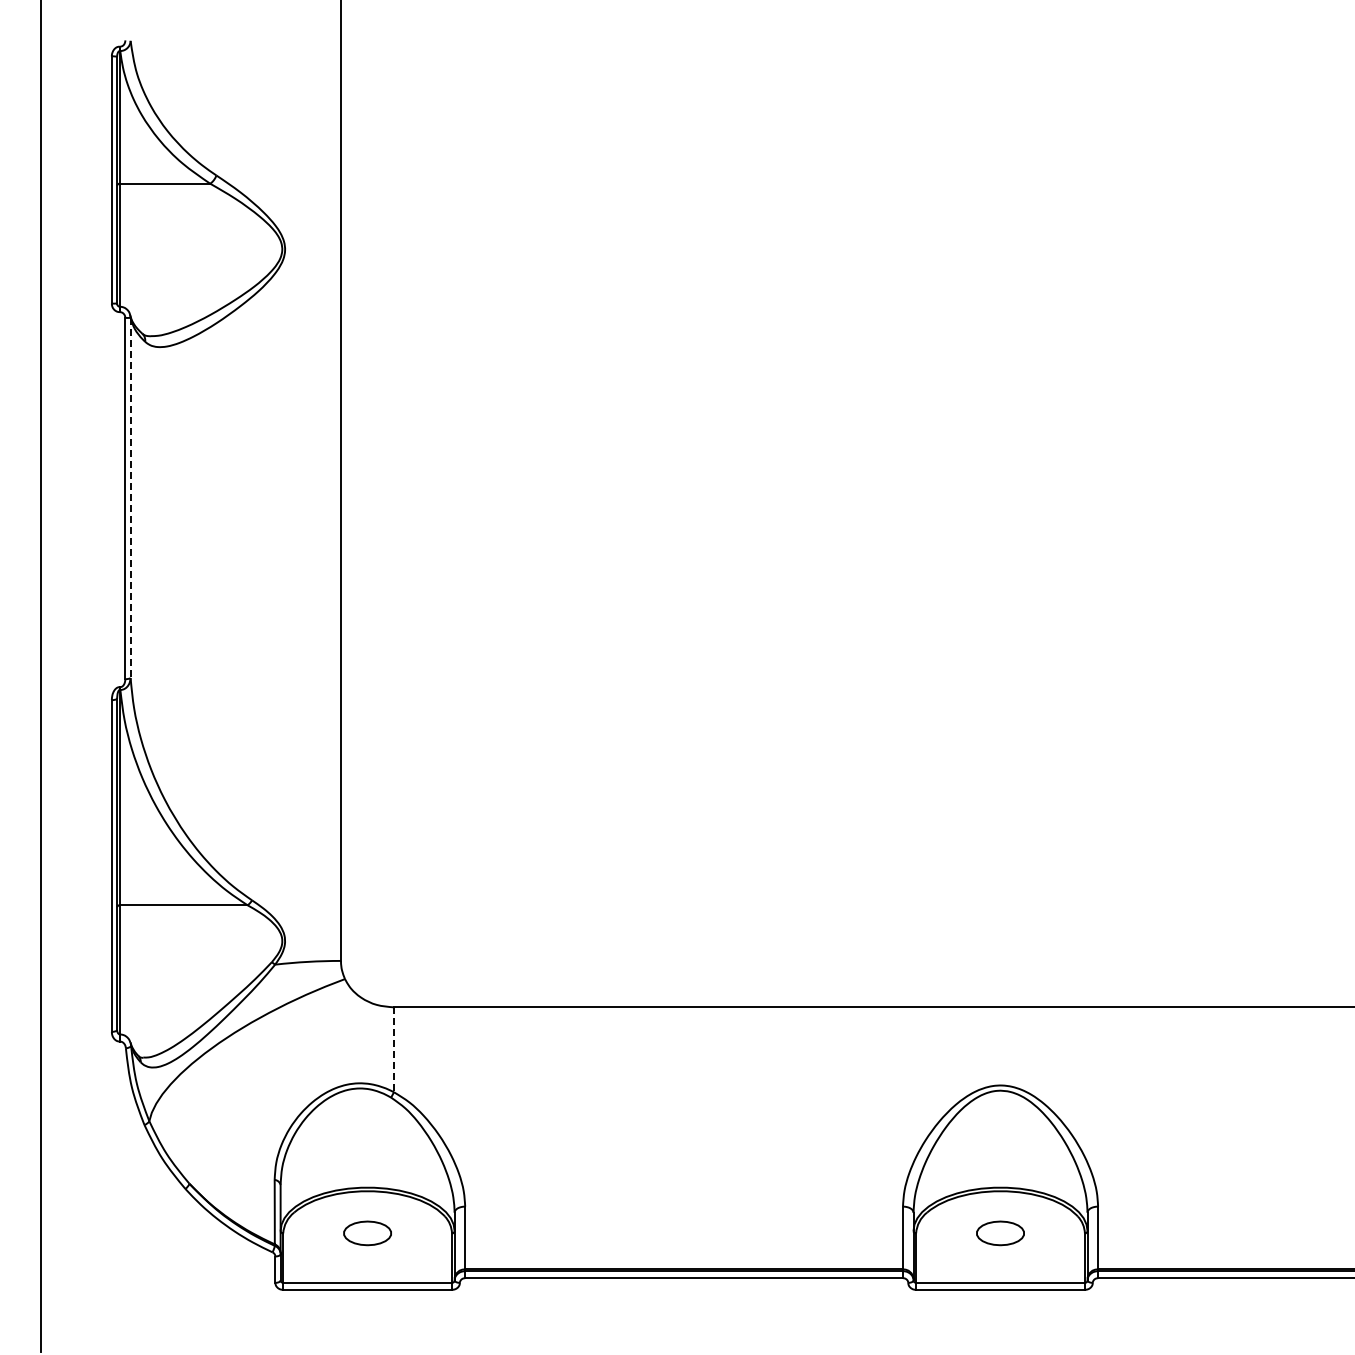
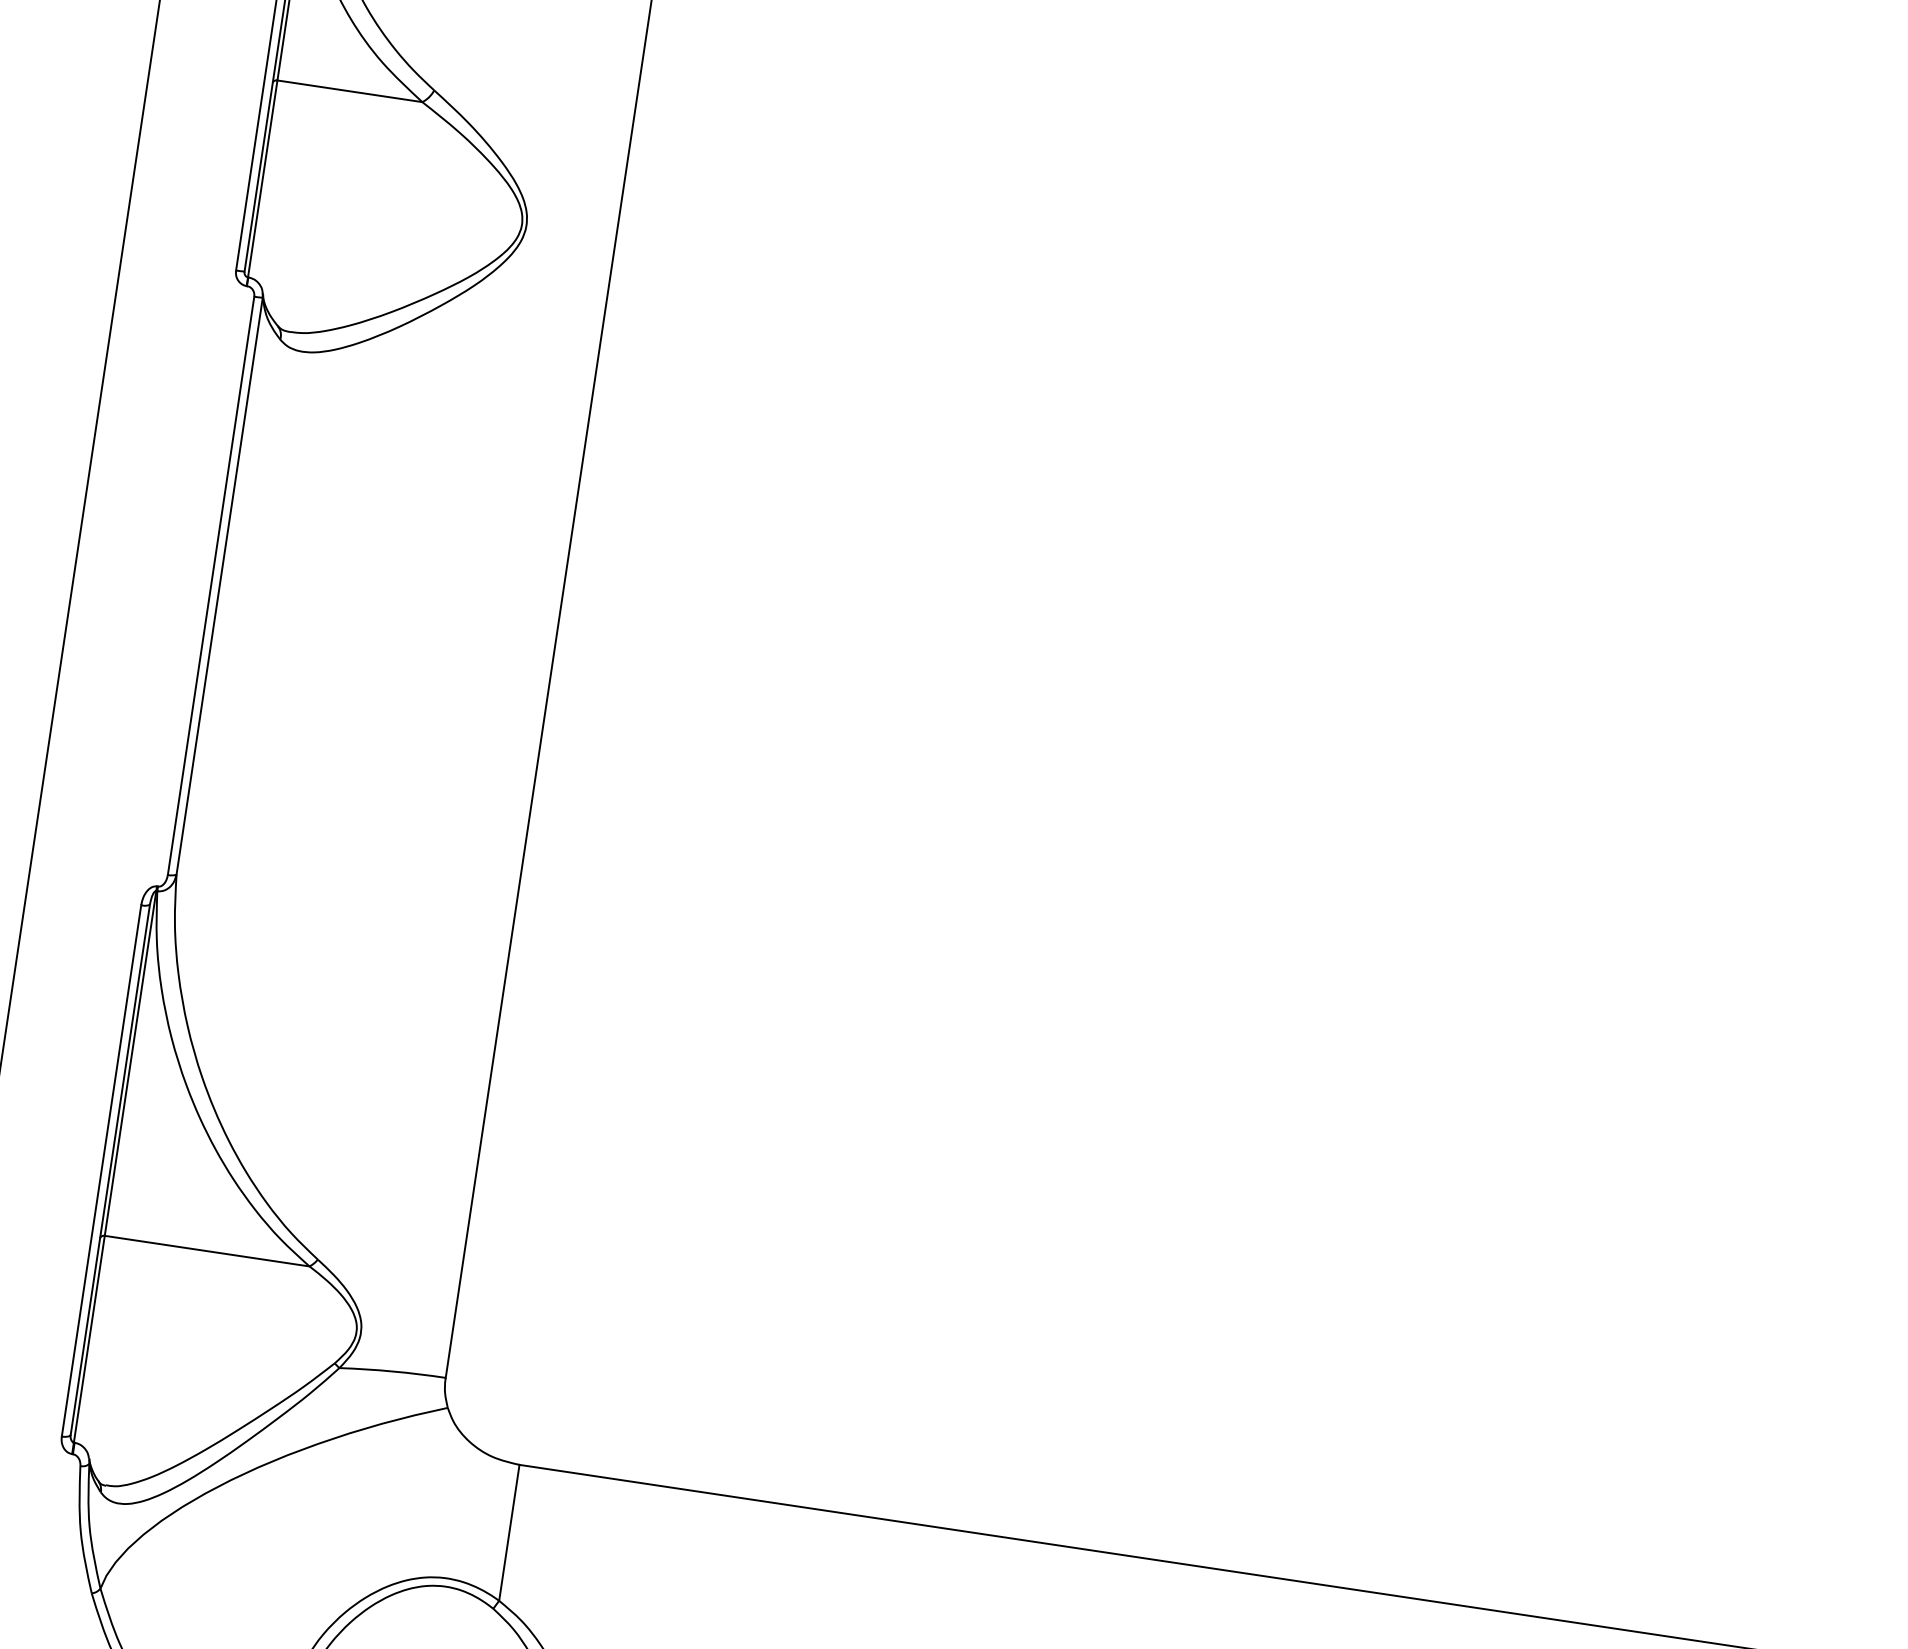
line: (130, 498) -> (219, 587), dashed -> solid
line: (394, 1050) -> (509, 1534), dashed -> solid

